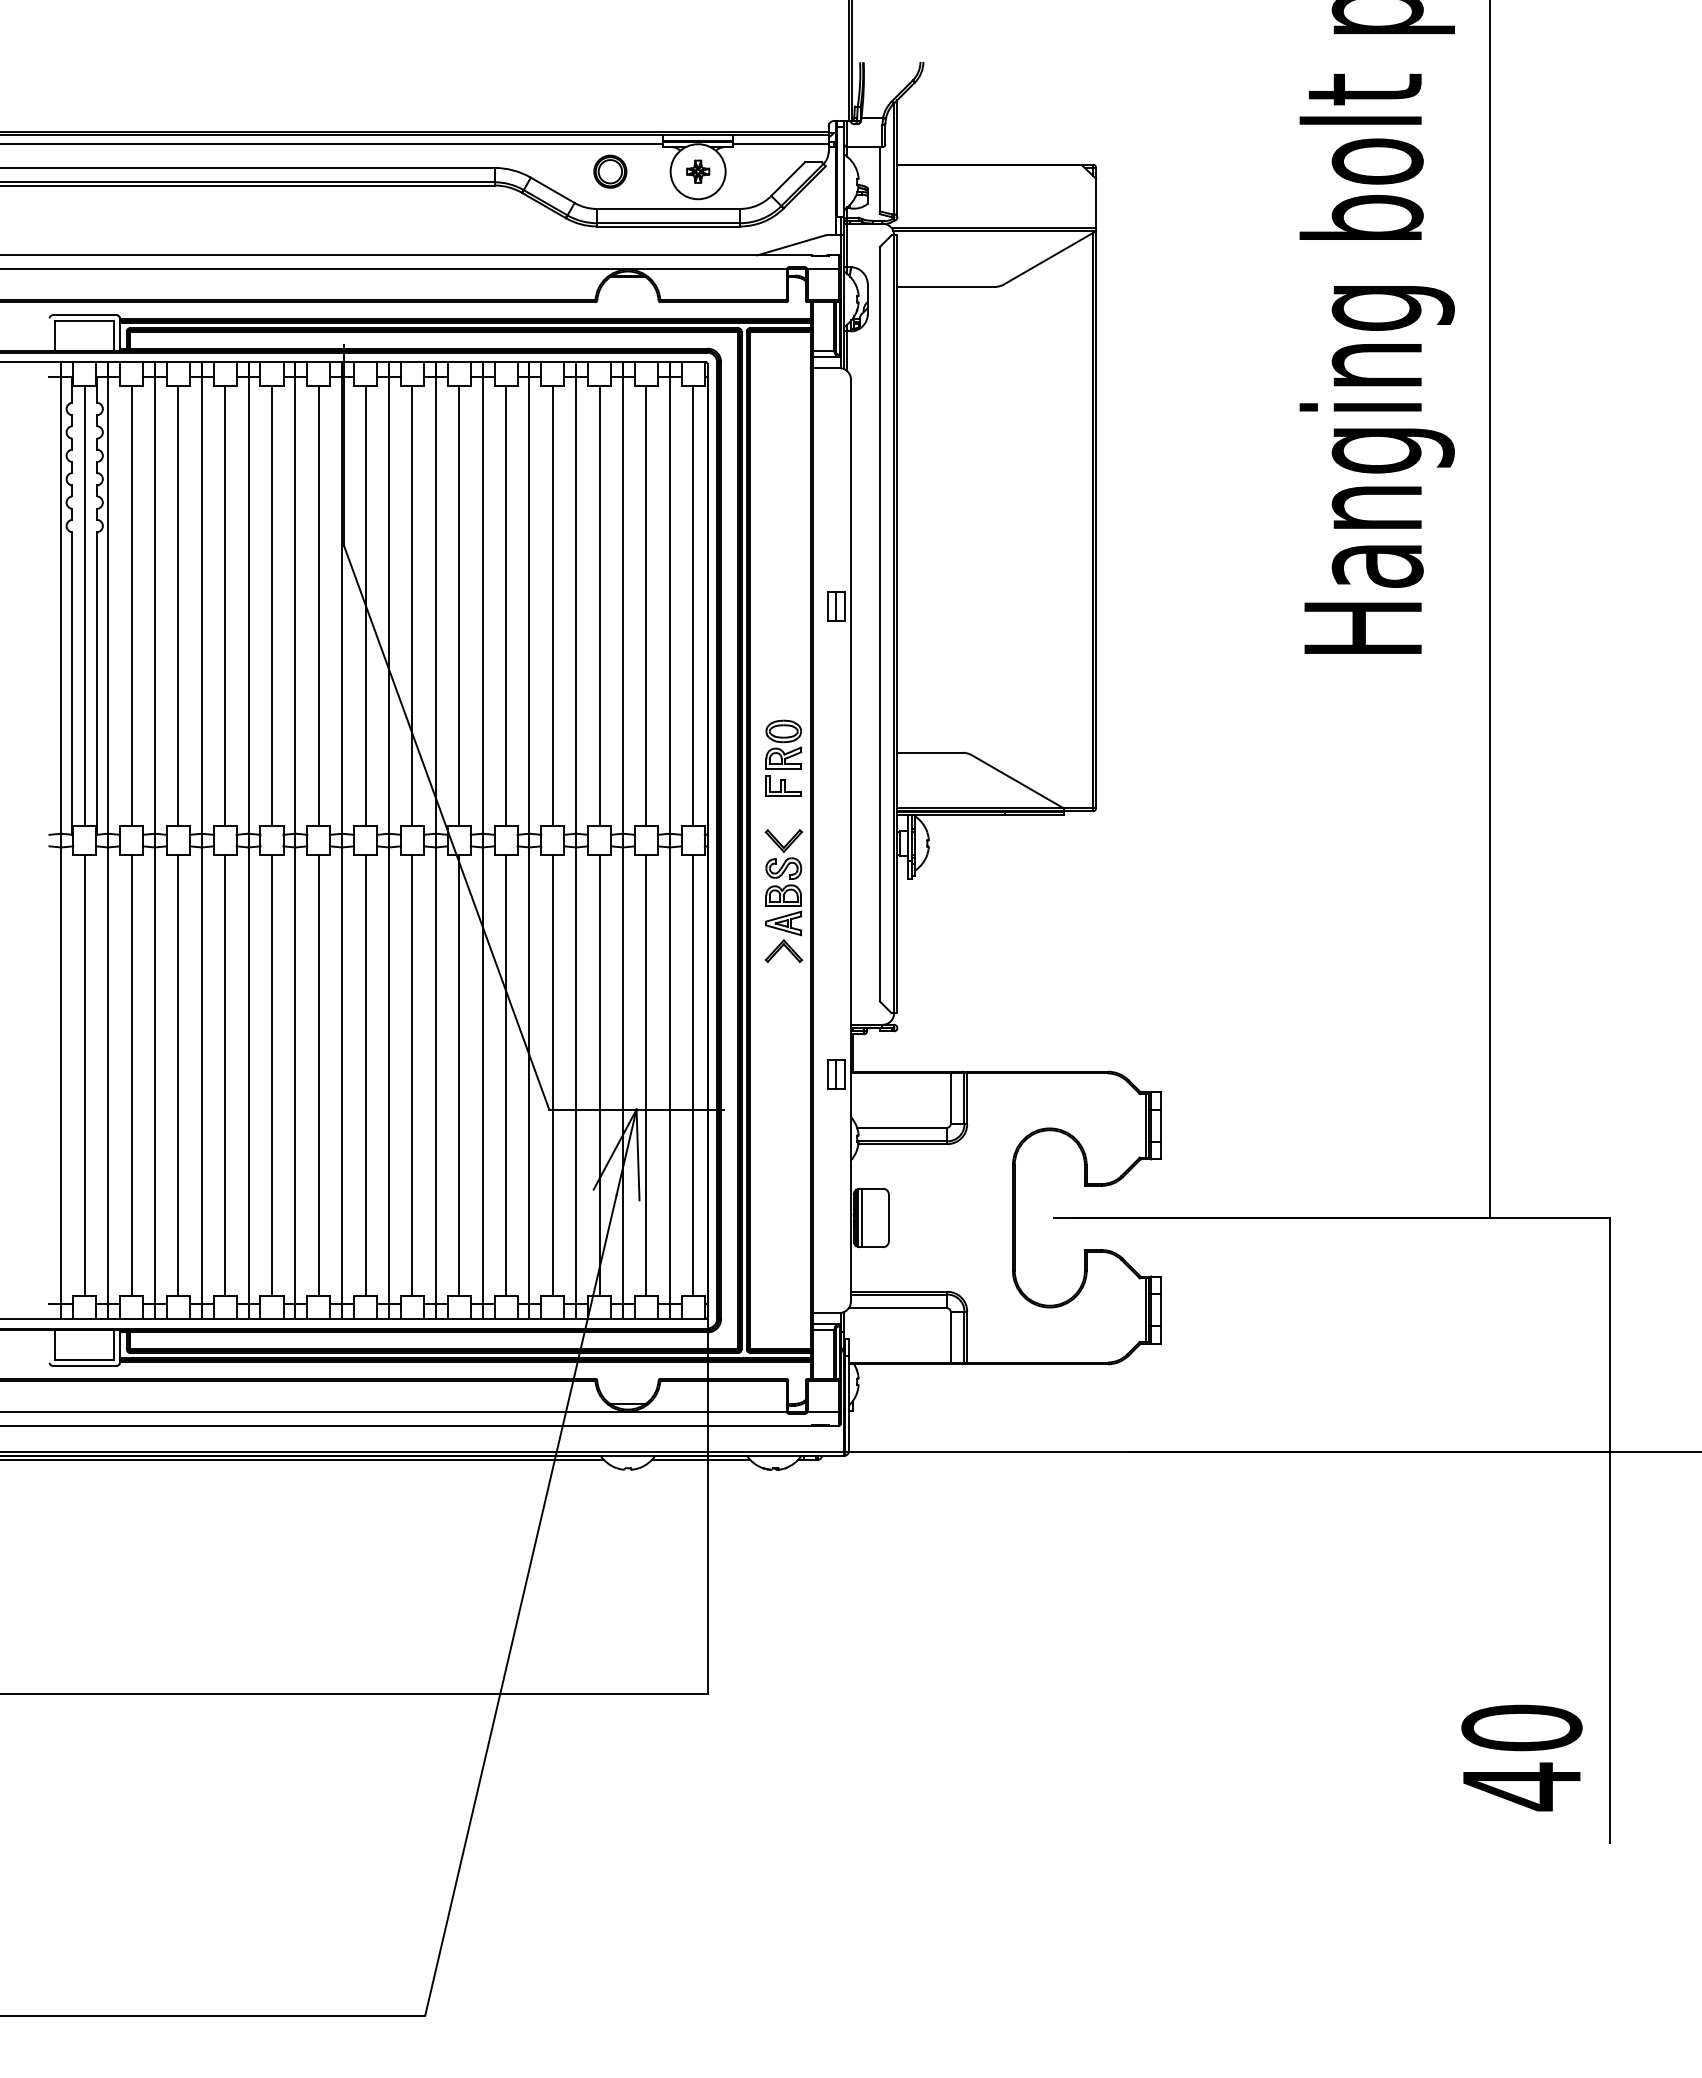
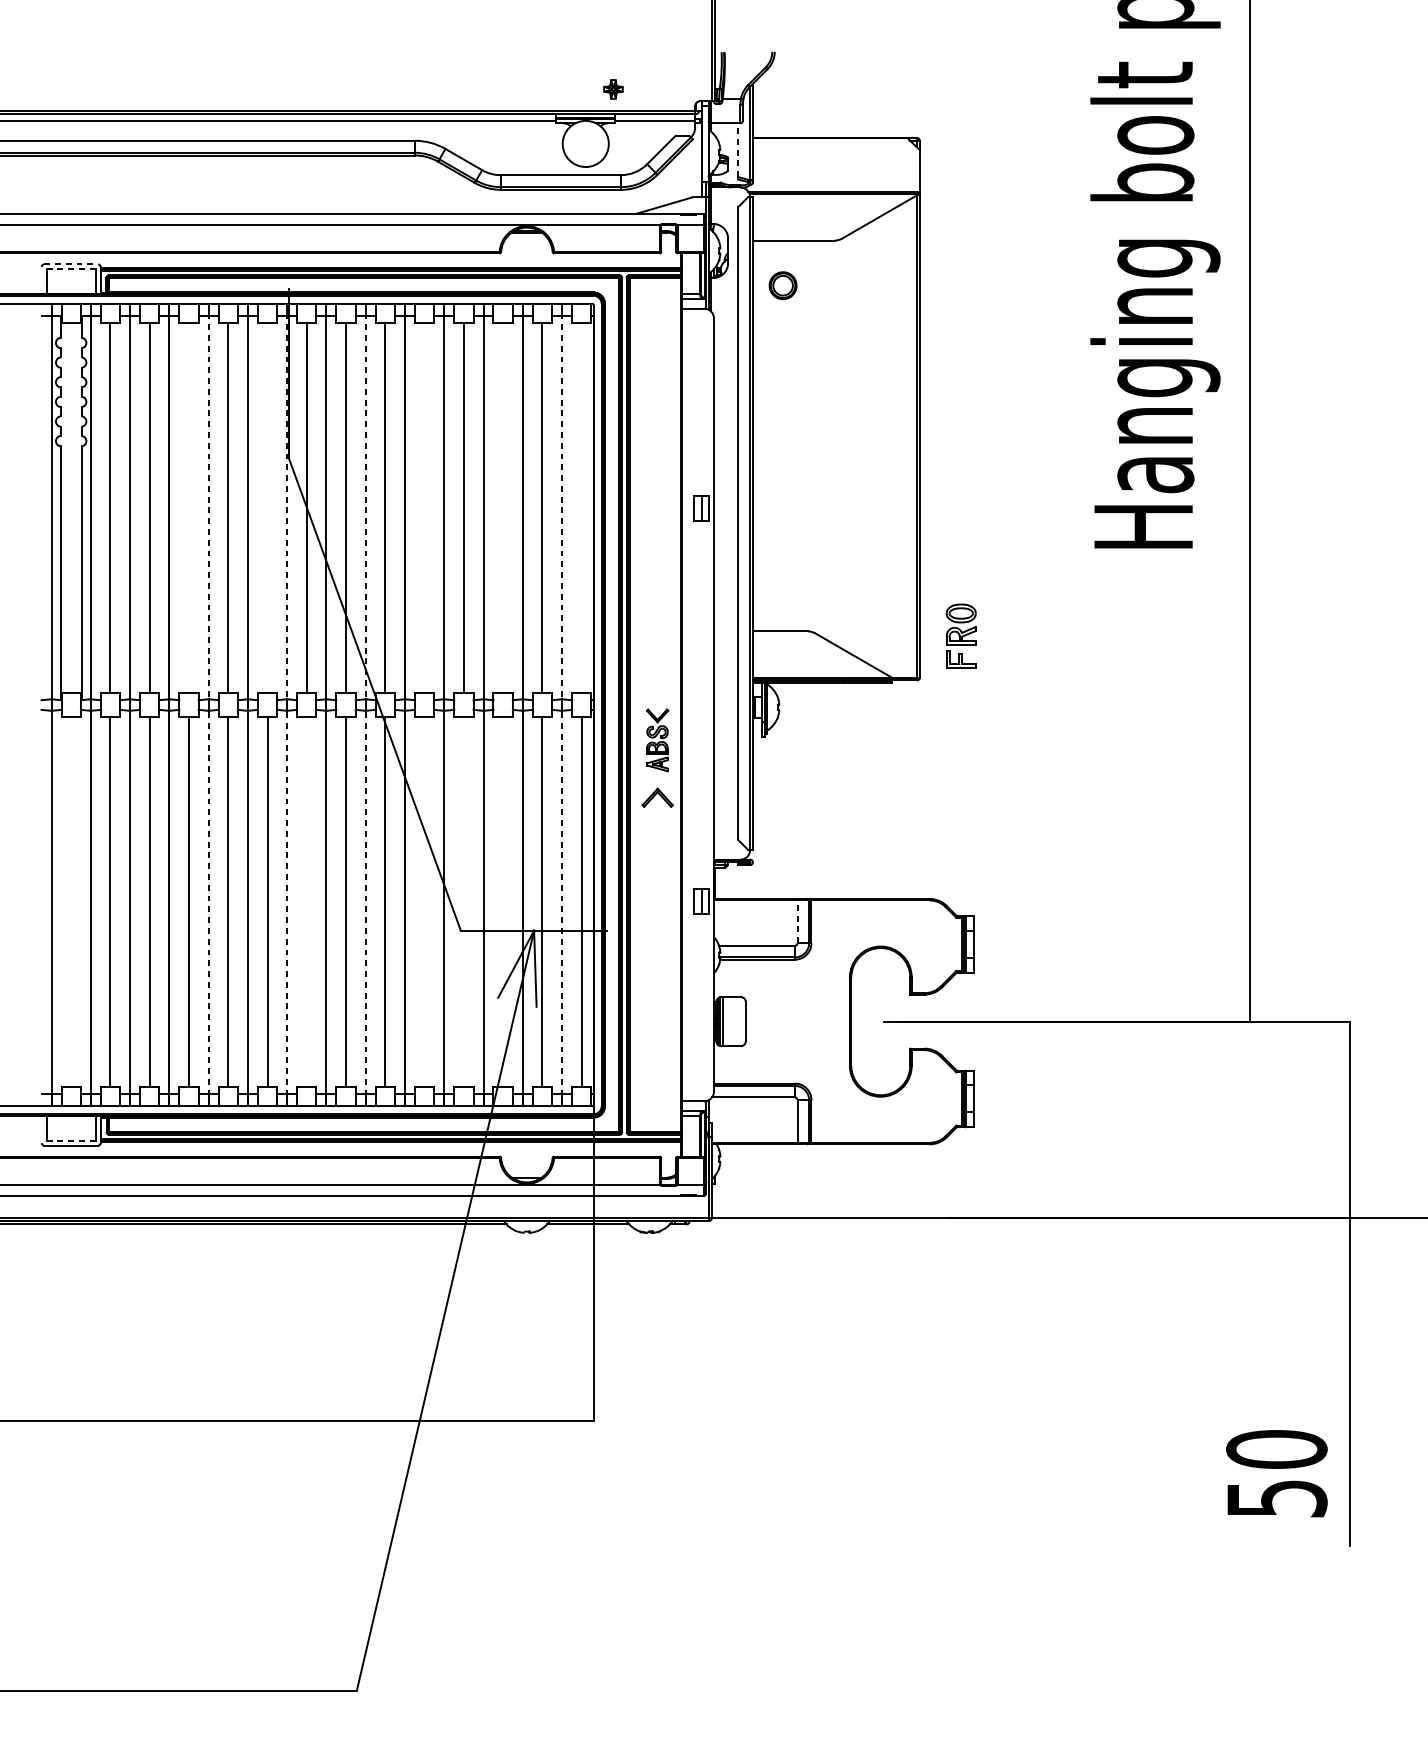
part: (610, 171) -> (783, 285), moved
part: (698, 171) -> (613, 89), moved
line: (879, 178) -> (737, 149), solid -> dashed
line: (85, 315) -> (71, 264), solid -> dashed
line: (85, 321) -> (71, 269), solid -> dashed
line: (84, 605) -> (70, 507), removed
line: (225, 605) -> (189, 507), removed
line: (318, 605) -> (267, 507), removed
line: (506, 605) -> (424, 507), removed
line: (599, 605) -> (503, 507), removed
line: (693, 605) -> (581, 507), removed
part: (783, 757) -> (961, 635), moved
line: (248, 840) -> (208, 704), solid -> dashed
line: (342, 840) -> (287, 704), solid -> dashed
line: (435, 840) -> (365, 704), solid -> dashed
line: (669, 840) -> (561, 704), solid -> dashed
part: (783, 882) -> (657, 740), size x0.7
line: (84, 1075) -> (70, 902), removed
line: (365, 1075) -> (306, 902), removed
line: (506, 1075) -> (424, 902), removed
line: (552, 1075) -> (463, 902), removed
line: (599, 1075) -> (503, 902), removed
line: (950, 1098) -> (797, 921), solid -> dashed
line: (85, 1359) -> (71, 1140), solid -> dashed
text: (1522, 1786) -> (1277, 1498), 40 -> 50

